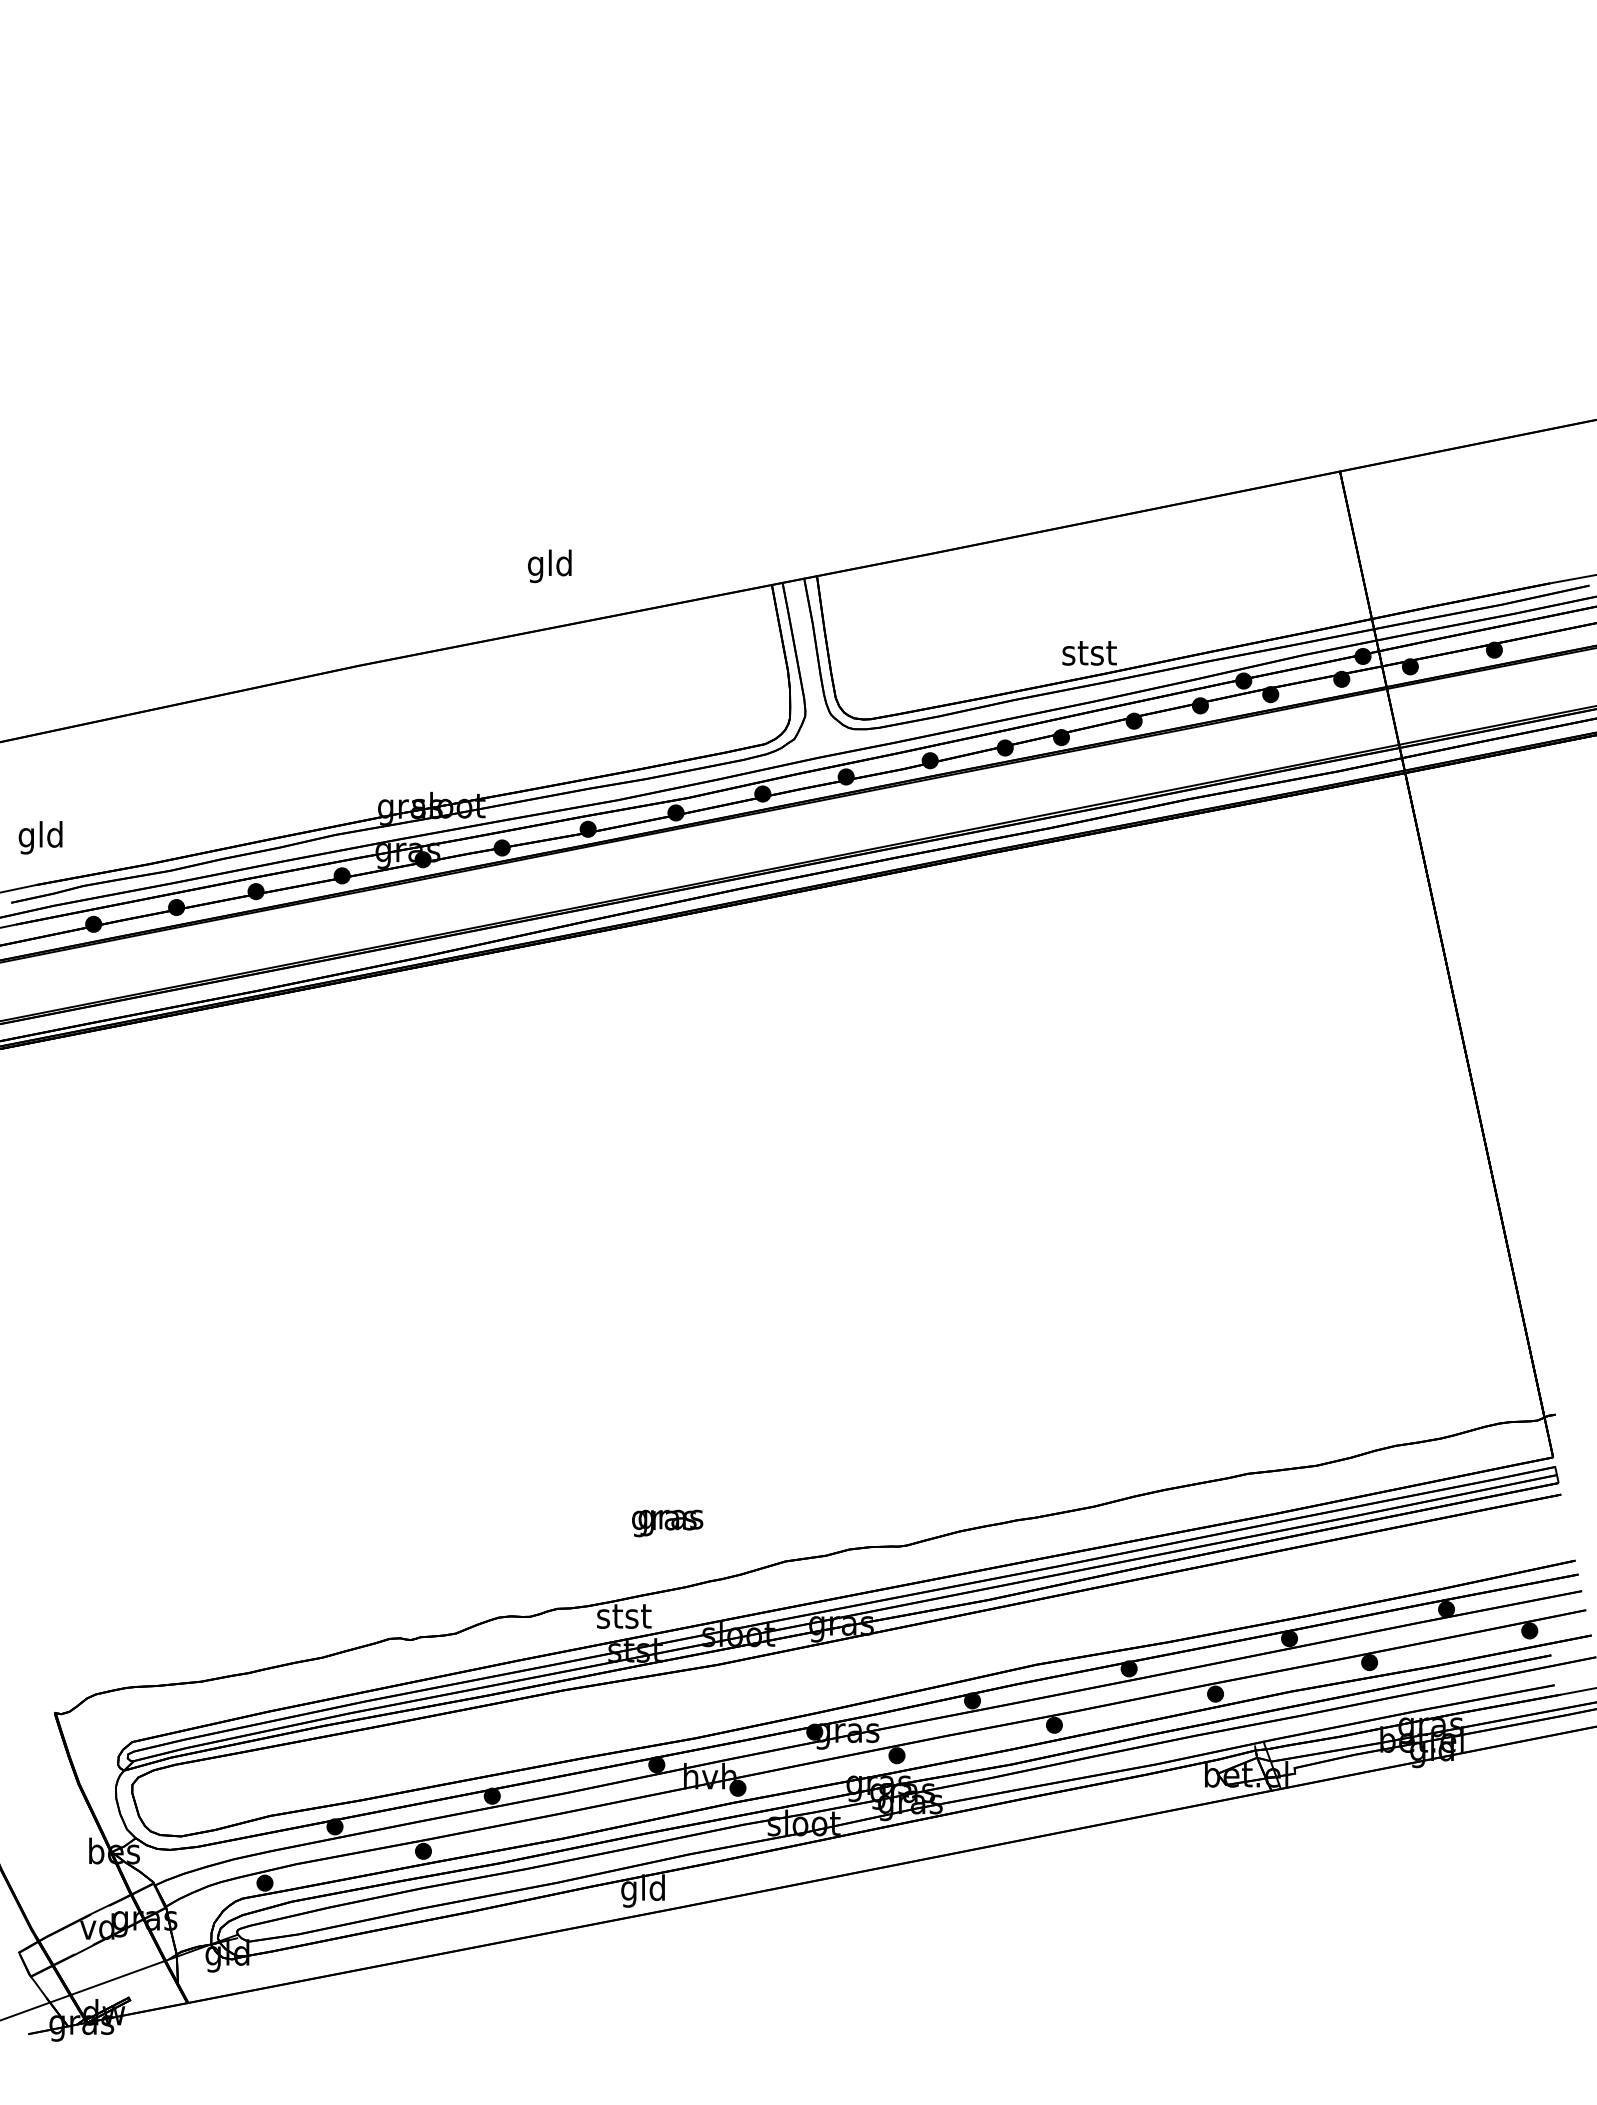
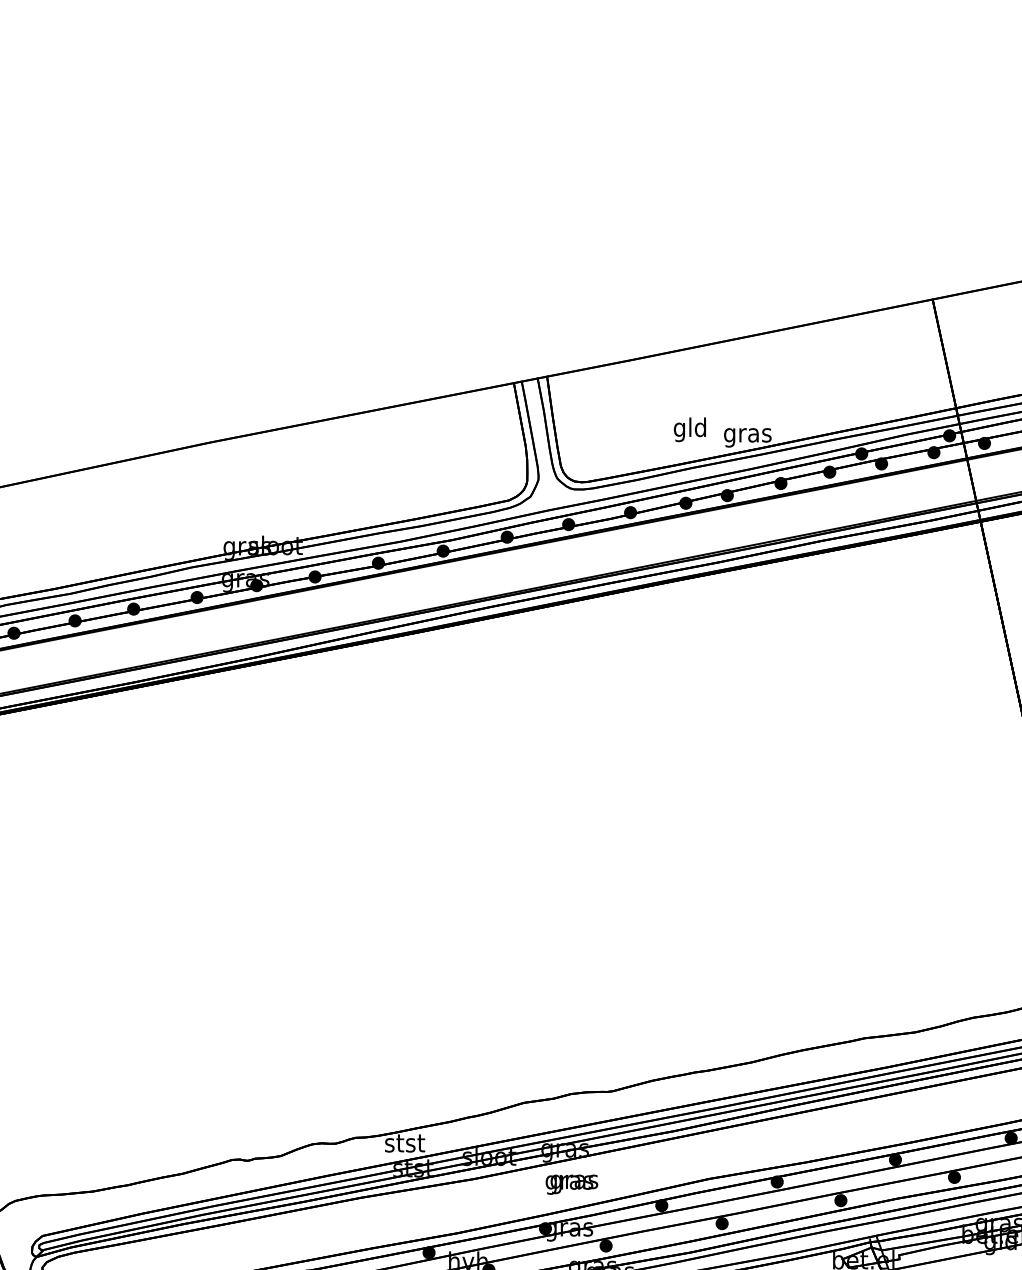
text: (549, 566) -> (689, 429), moved
text: (1089, 656) -> (747, 435), stst -> gras
text: (667, 1523) -> (571, 1184), moved

